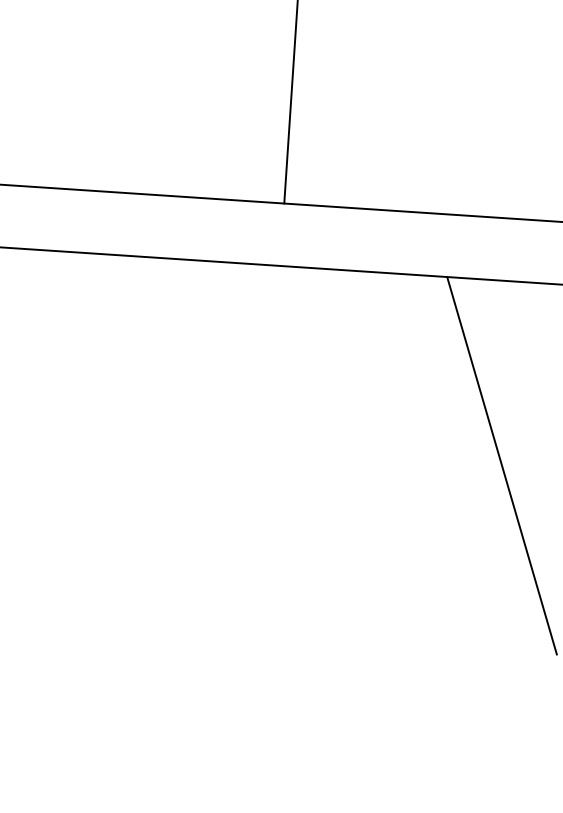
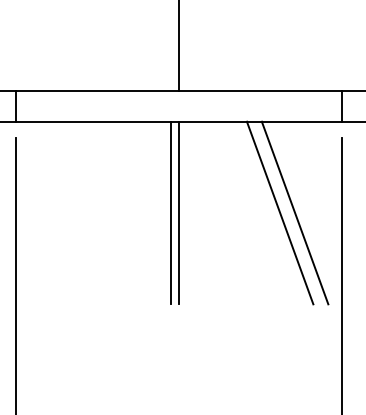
line: (252, 448) -> (171, 212), added
line: (268, 449) -> (179, 212), added
line: (470, 462) -> (279, 212), added

